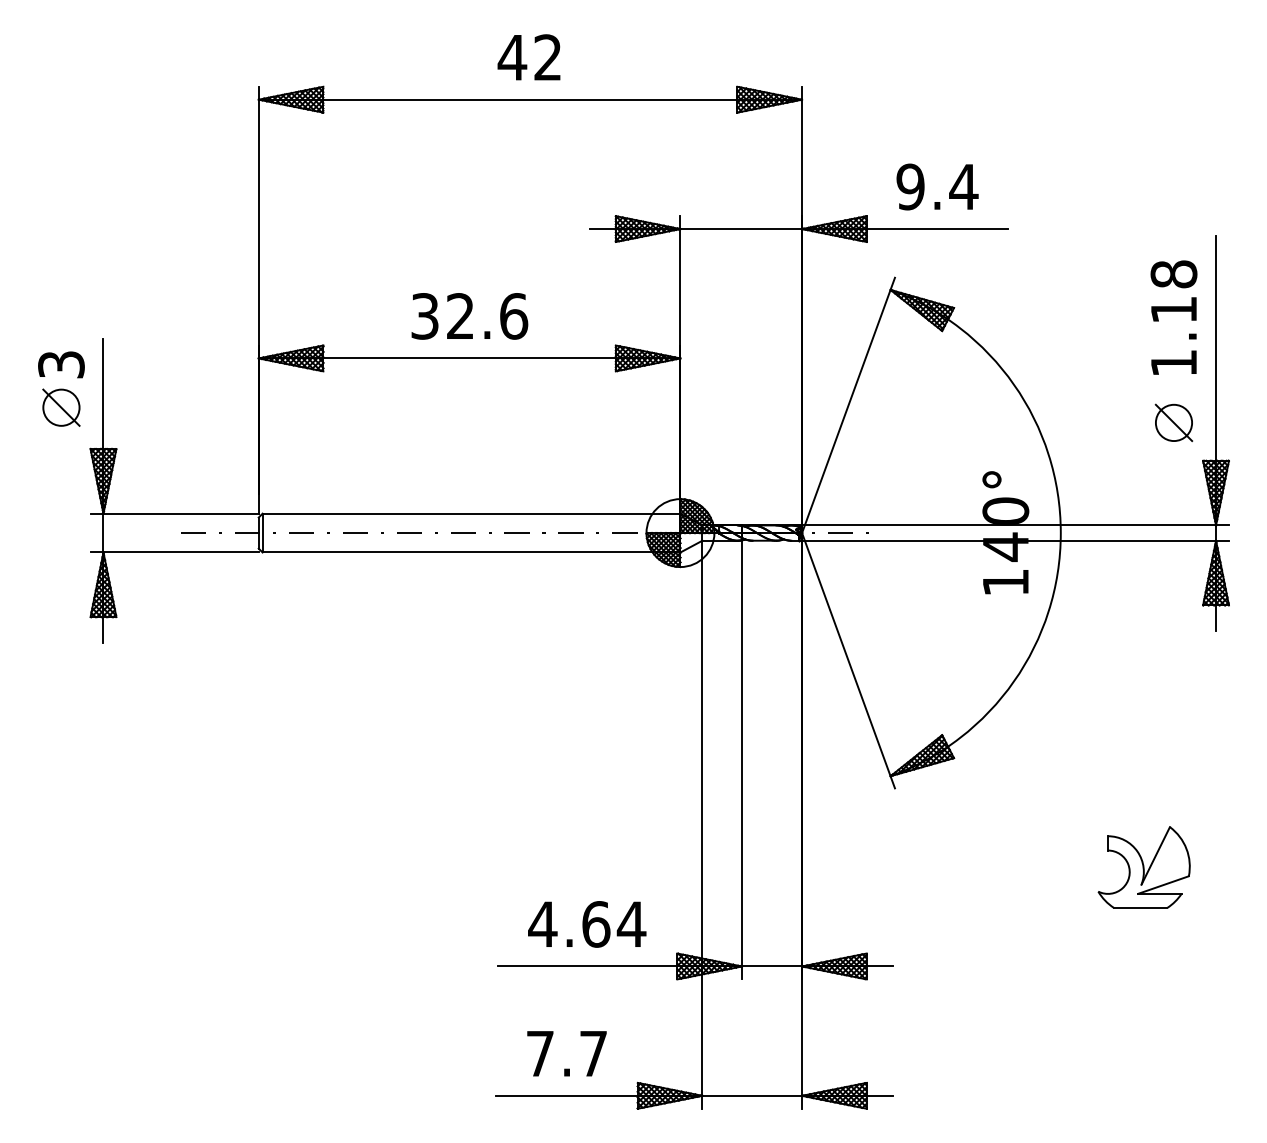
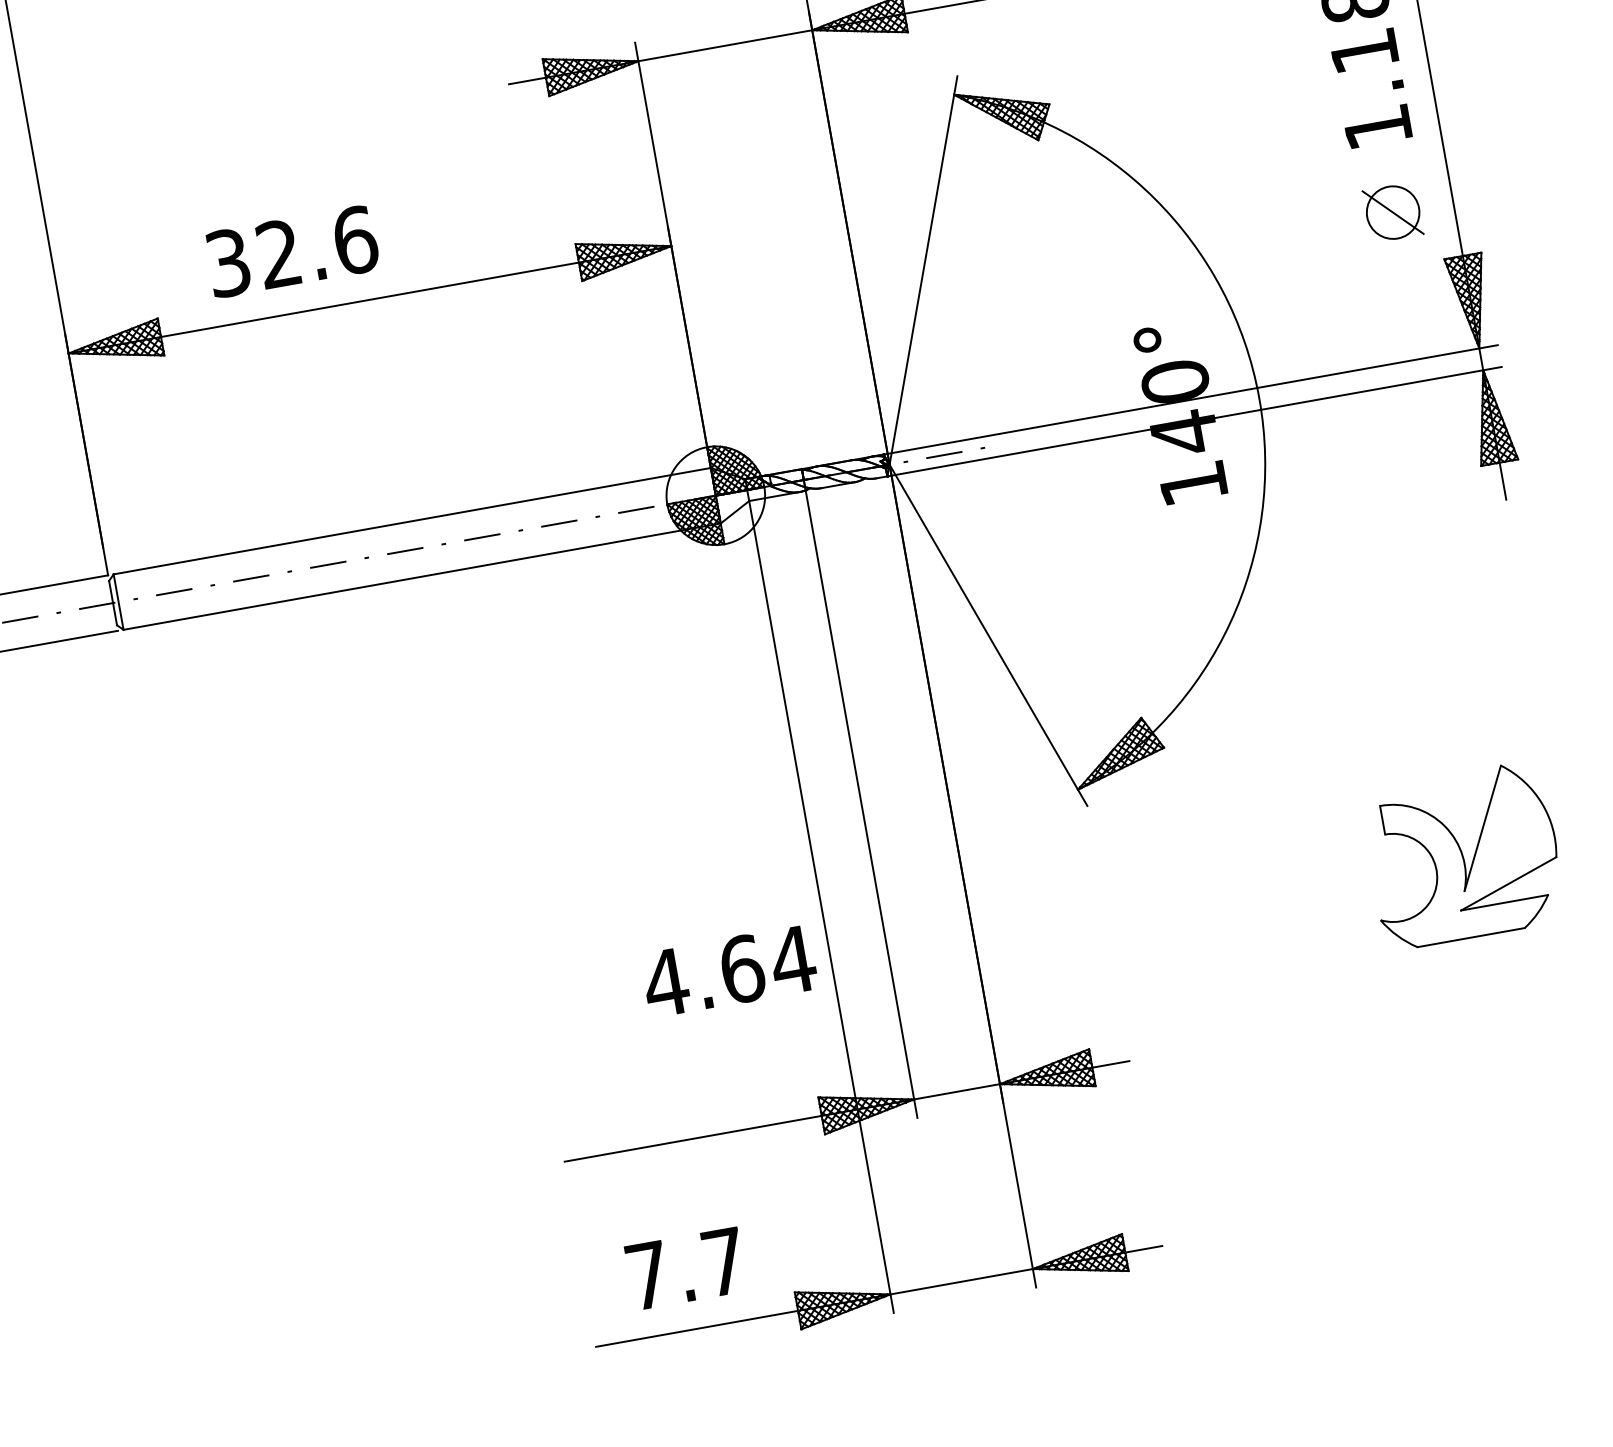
text: (469, 316) -> (291, 251), moved
part: (1143, 867) -> (1462, 855), size x1.4
text: (587, 924) -> (729, 971), moved

